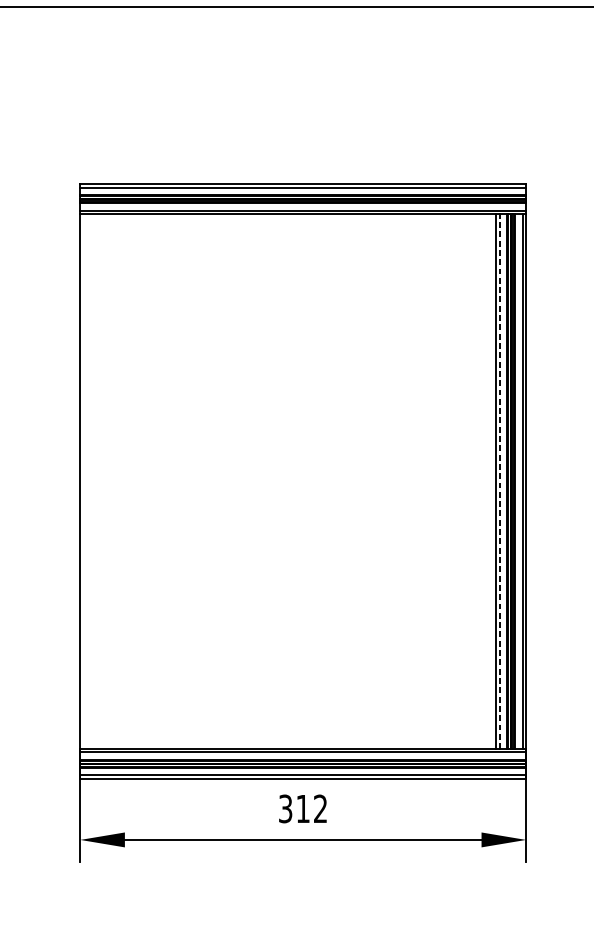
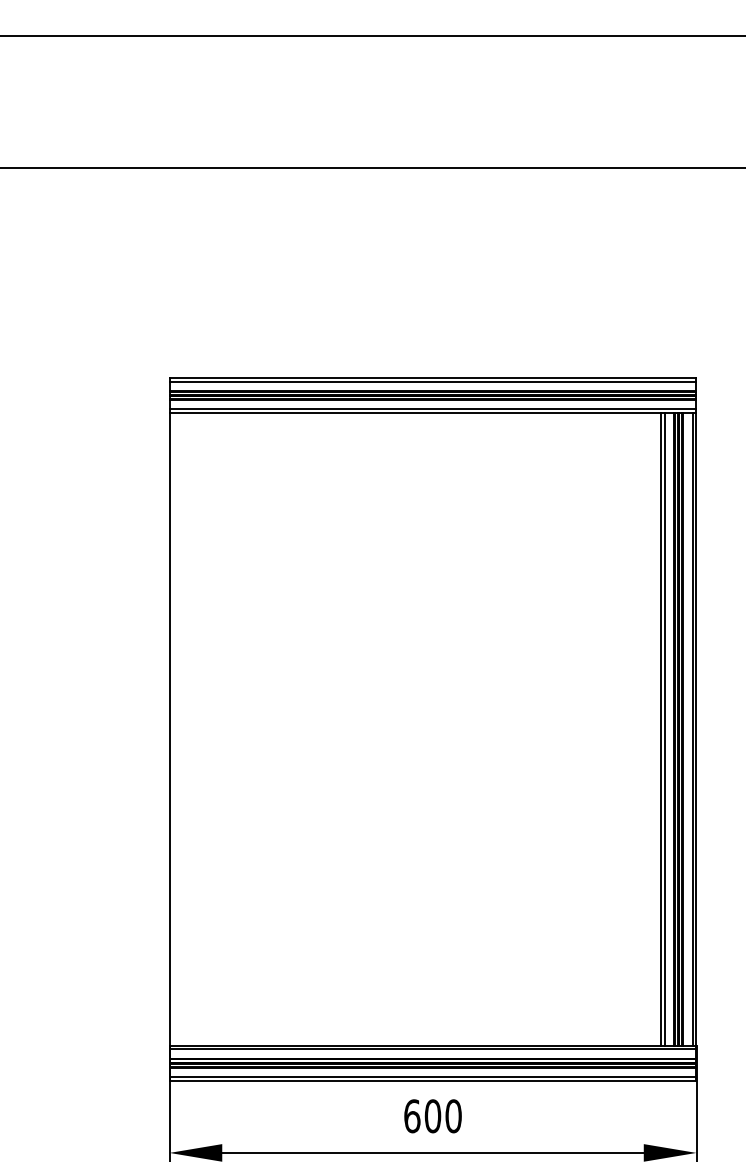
line: (499, 480) -> (665, 728), dashed -> solid
text: (302, 809) -> (432, 1116), 312 -> 600

